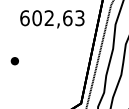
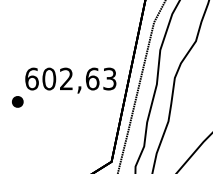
text: (52, 19) -> (70, 80), moved

